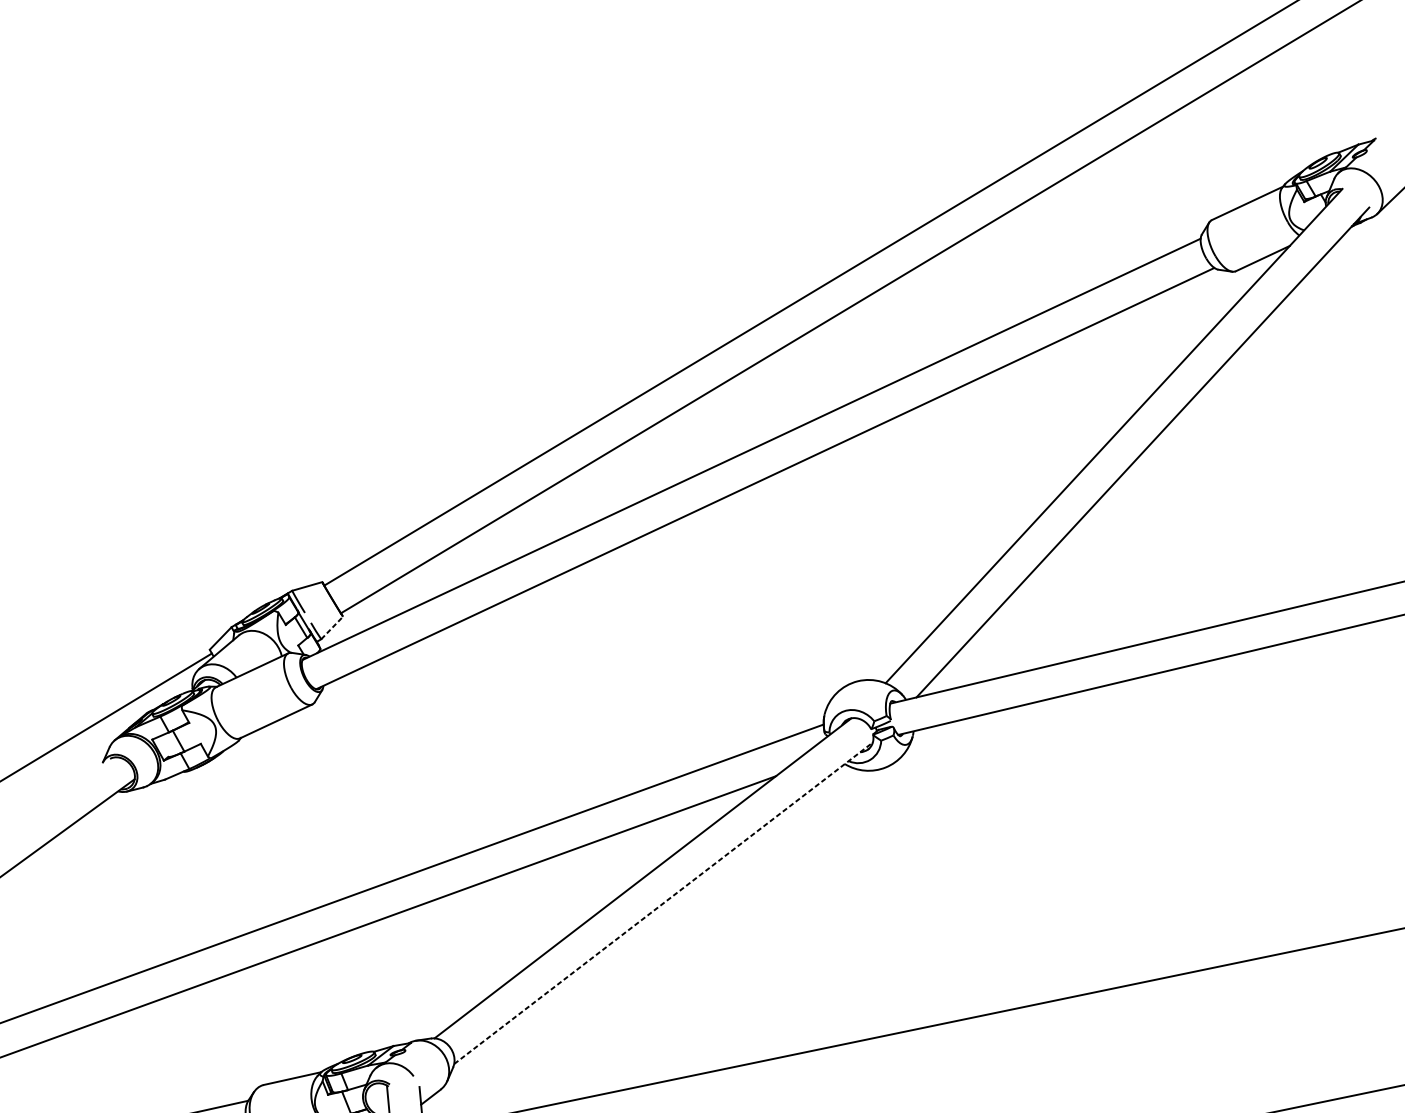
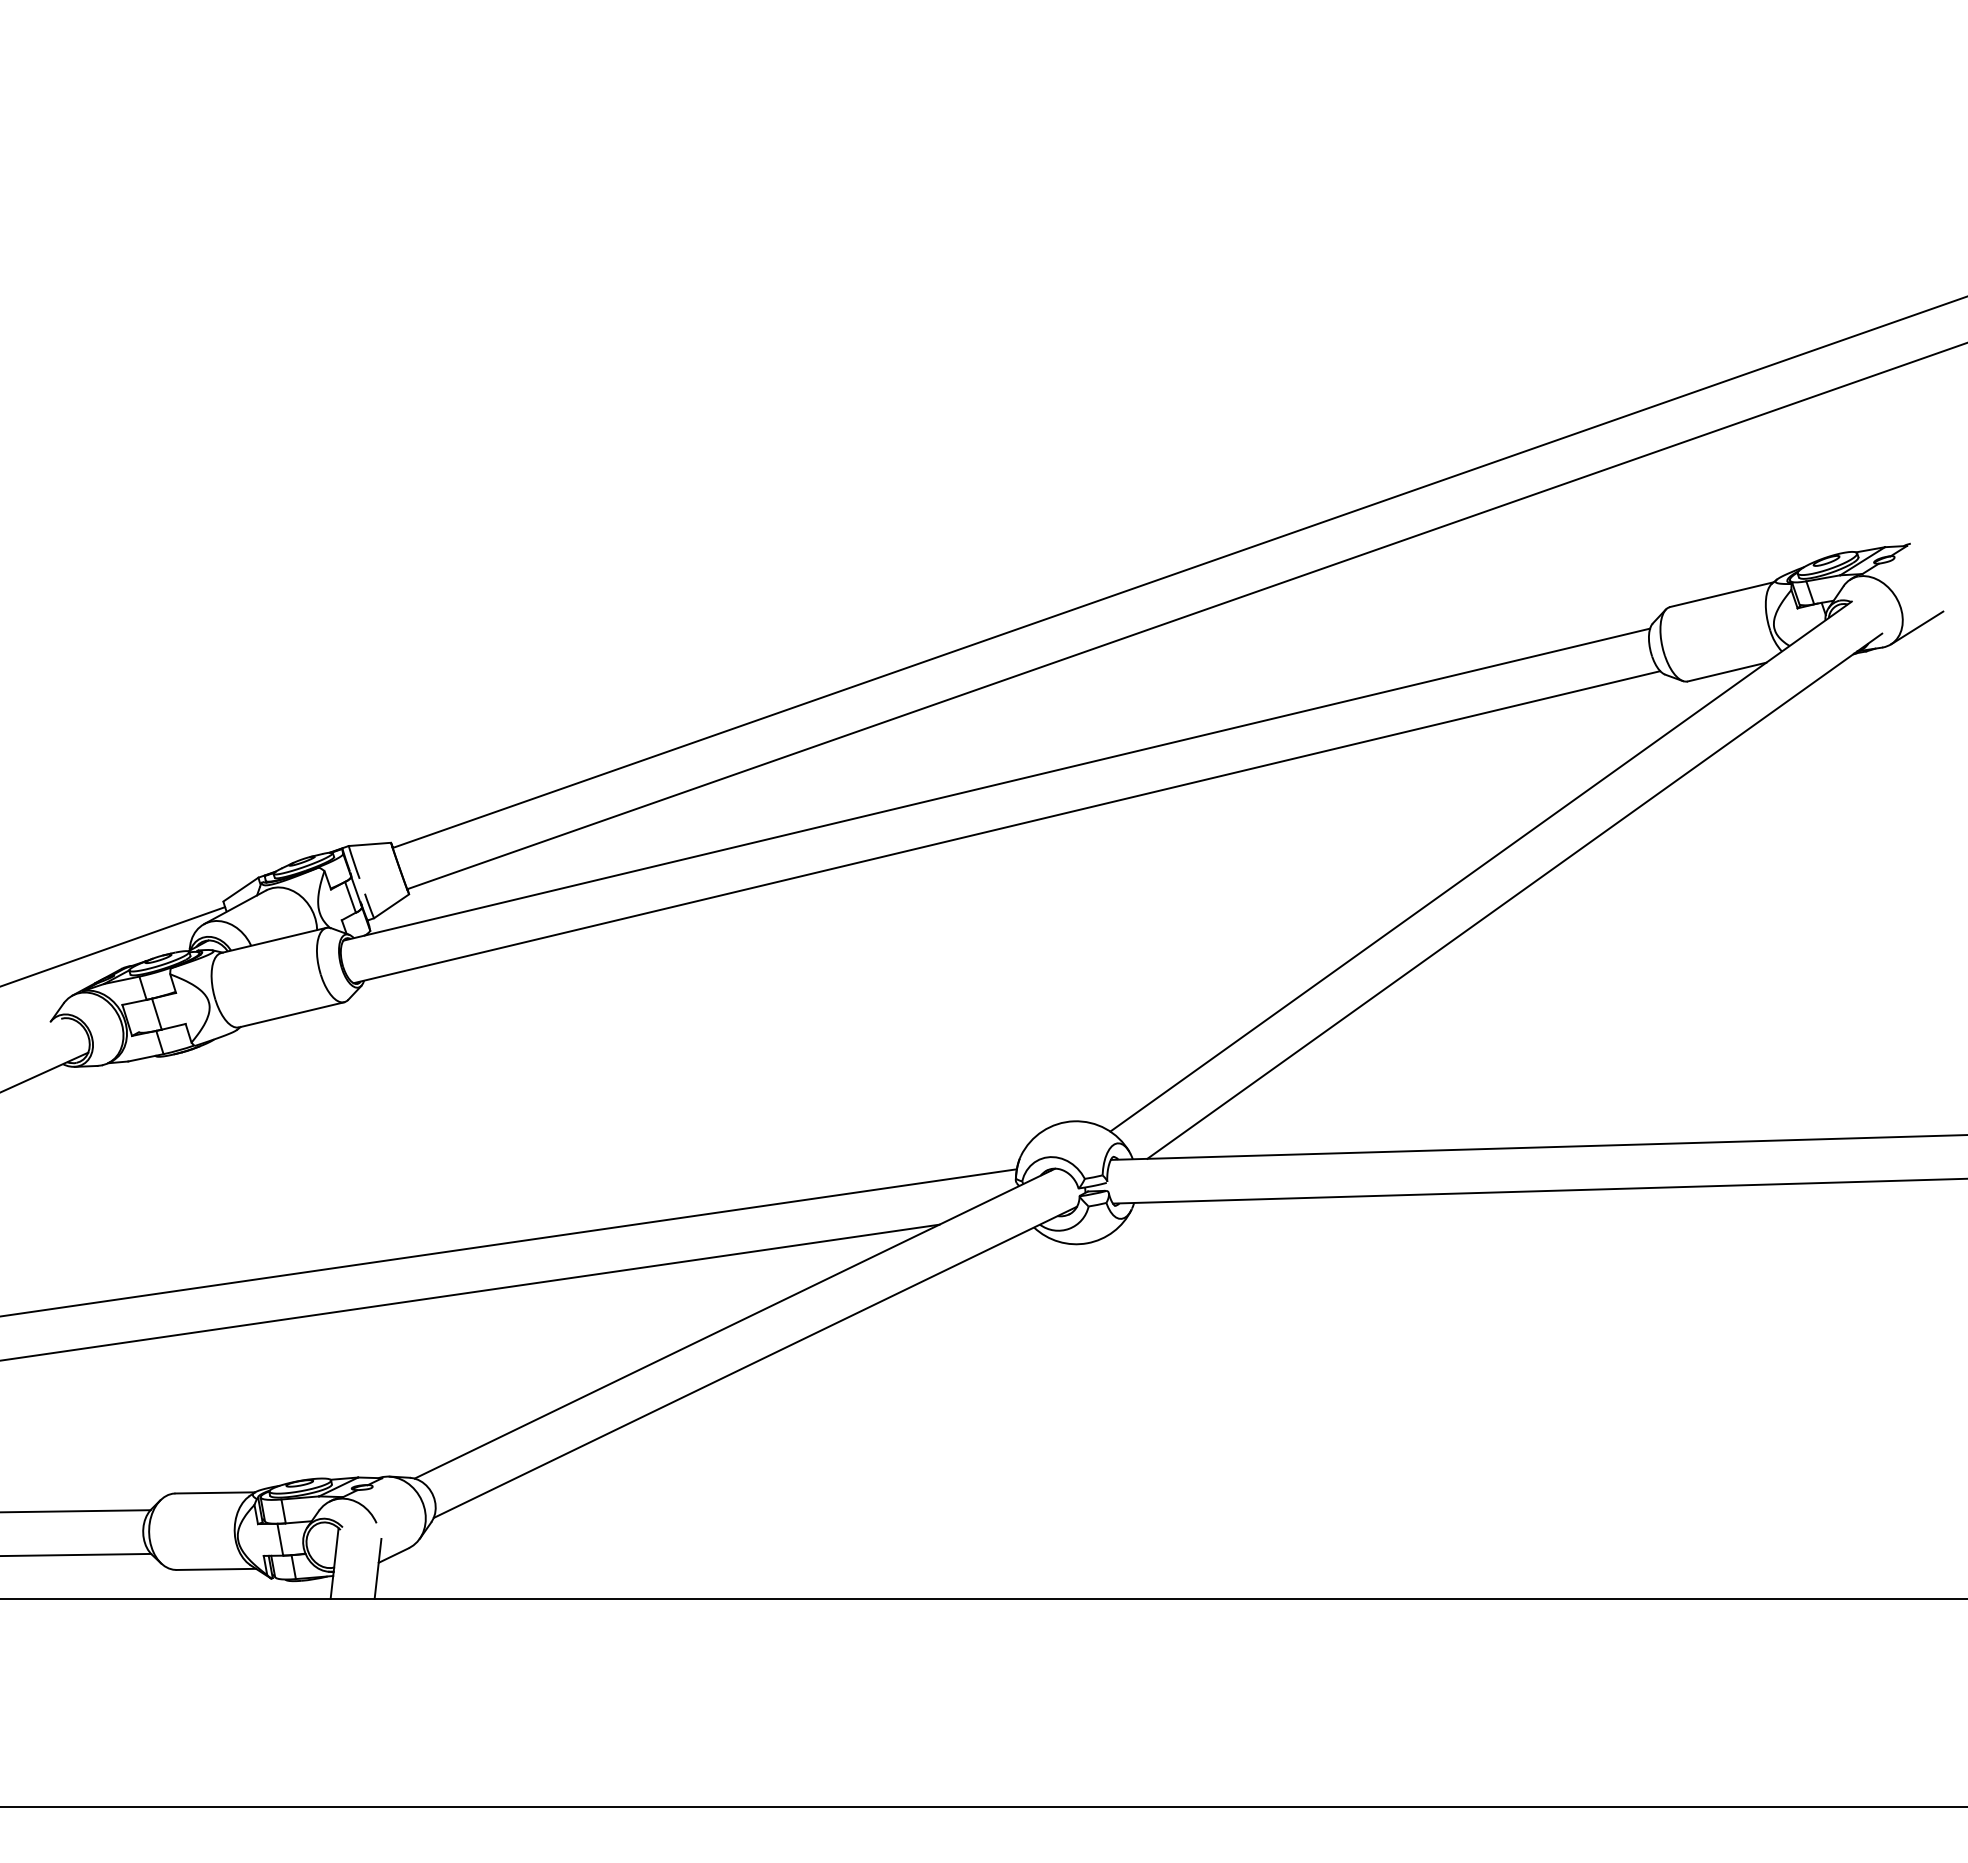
line: (332, 627) -> (392, 906), dashed -> solid
line: (663, 903) -> (755, 1362), dashed -> solid

